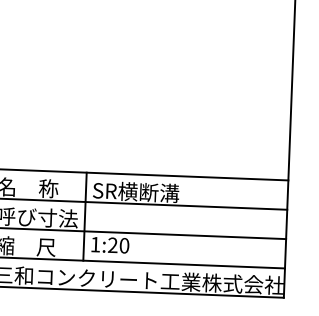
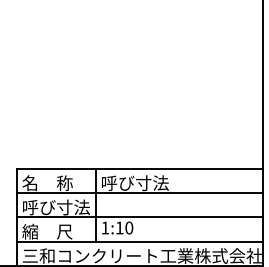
text: (135, 192) -> (136, 183), SR横断溝 -> 呼び寸法
text: (112, 244) -> (119, 227), 1:20 -> 1:10

